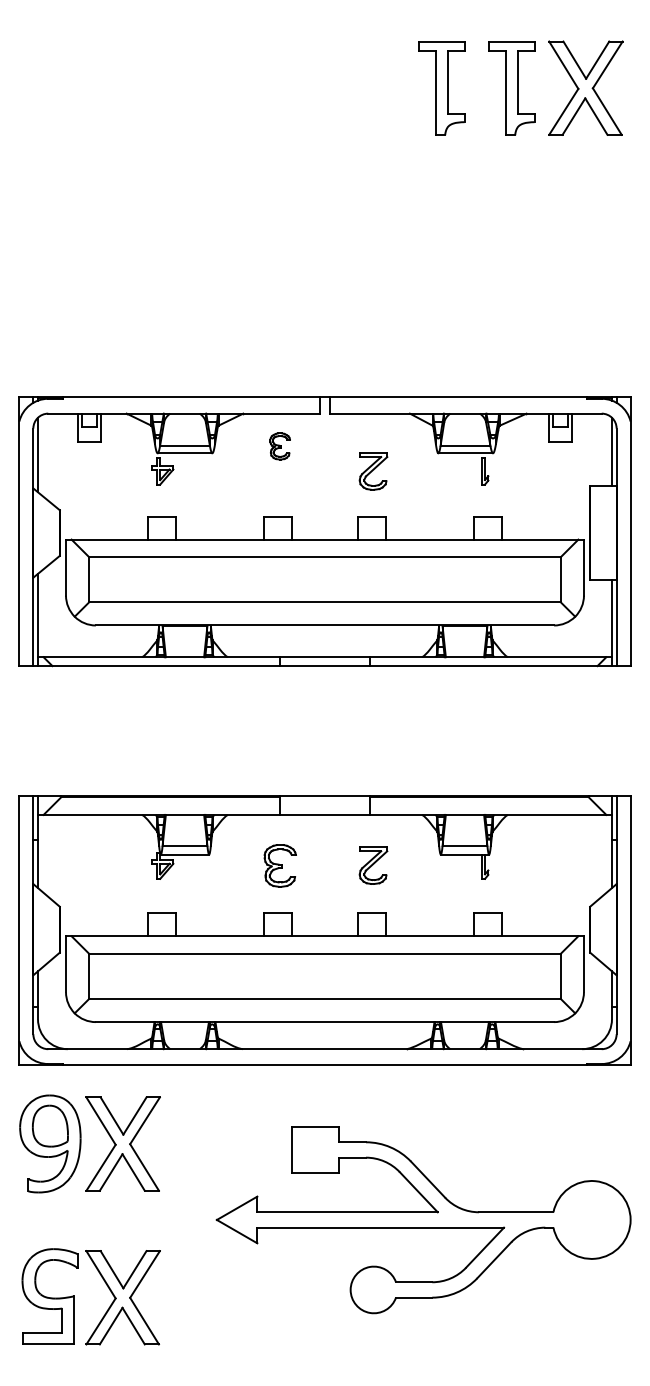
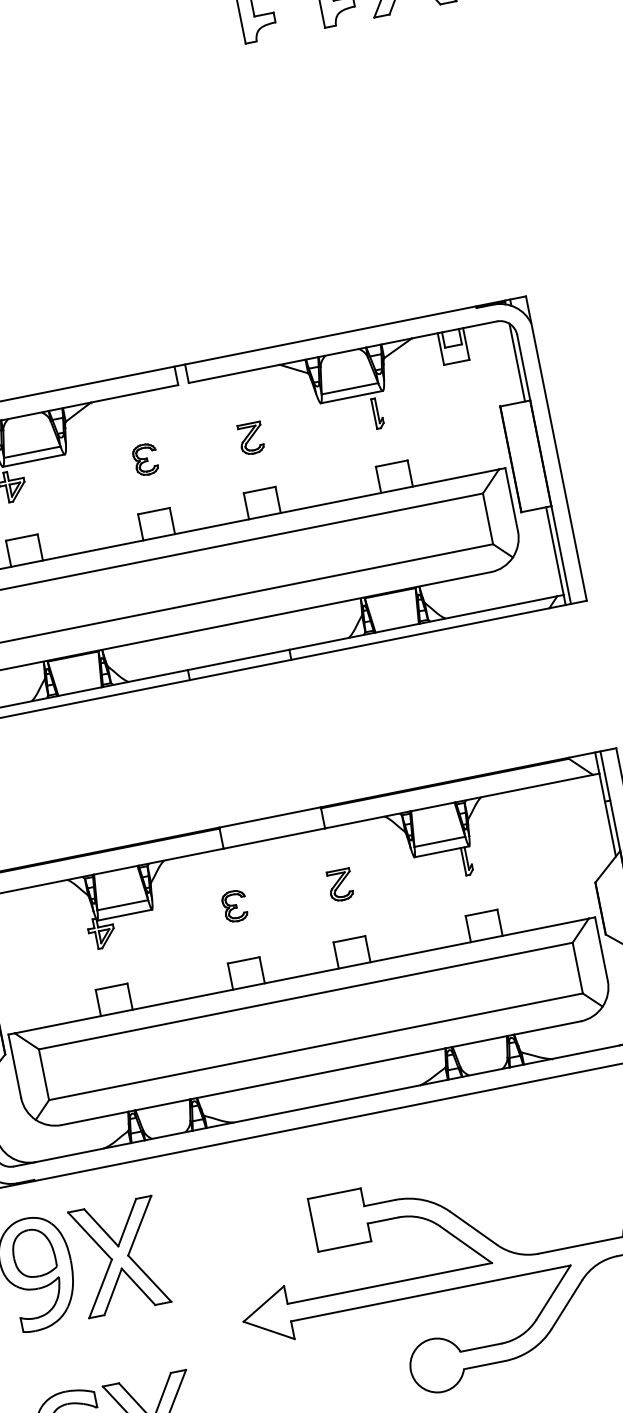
part: (279, 446) -> (145, 459), moved
part: (373, 471) -> (251, 438), size x0.71
part: (279, 865) -> (234, 906), size x0.62
part: (373, 865) -> (340, 884), size x0.71

